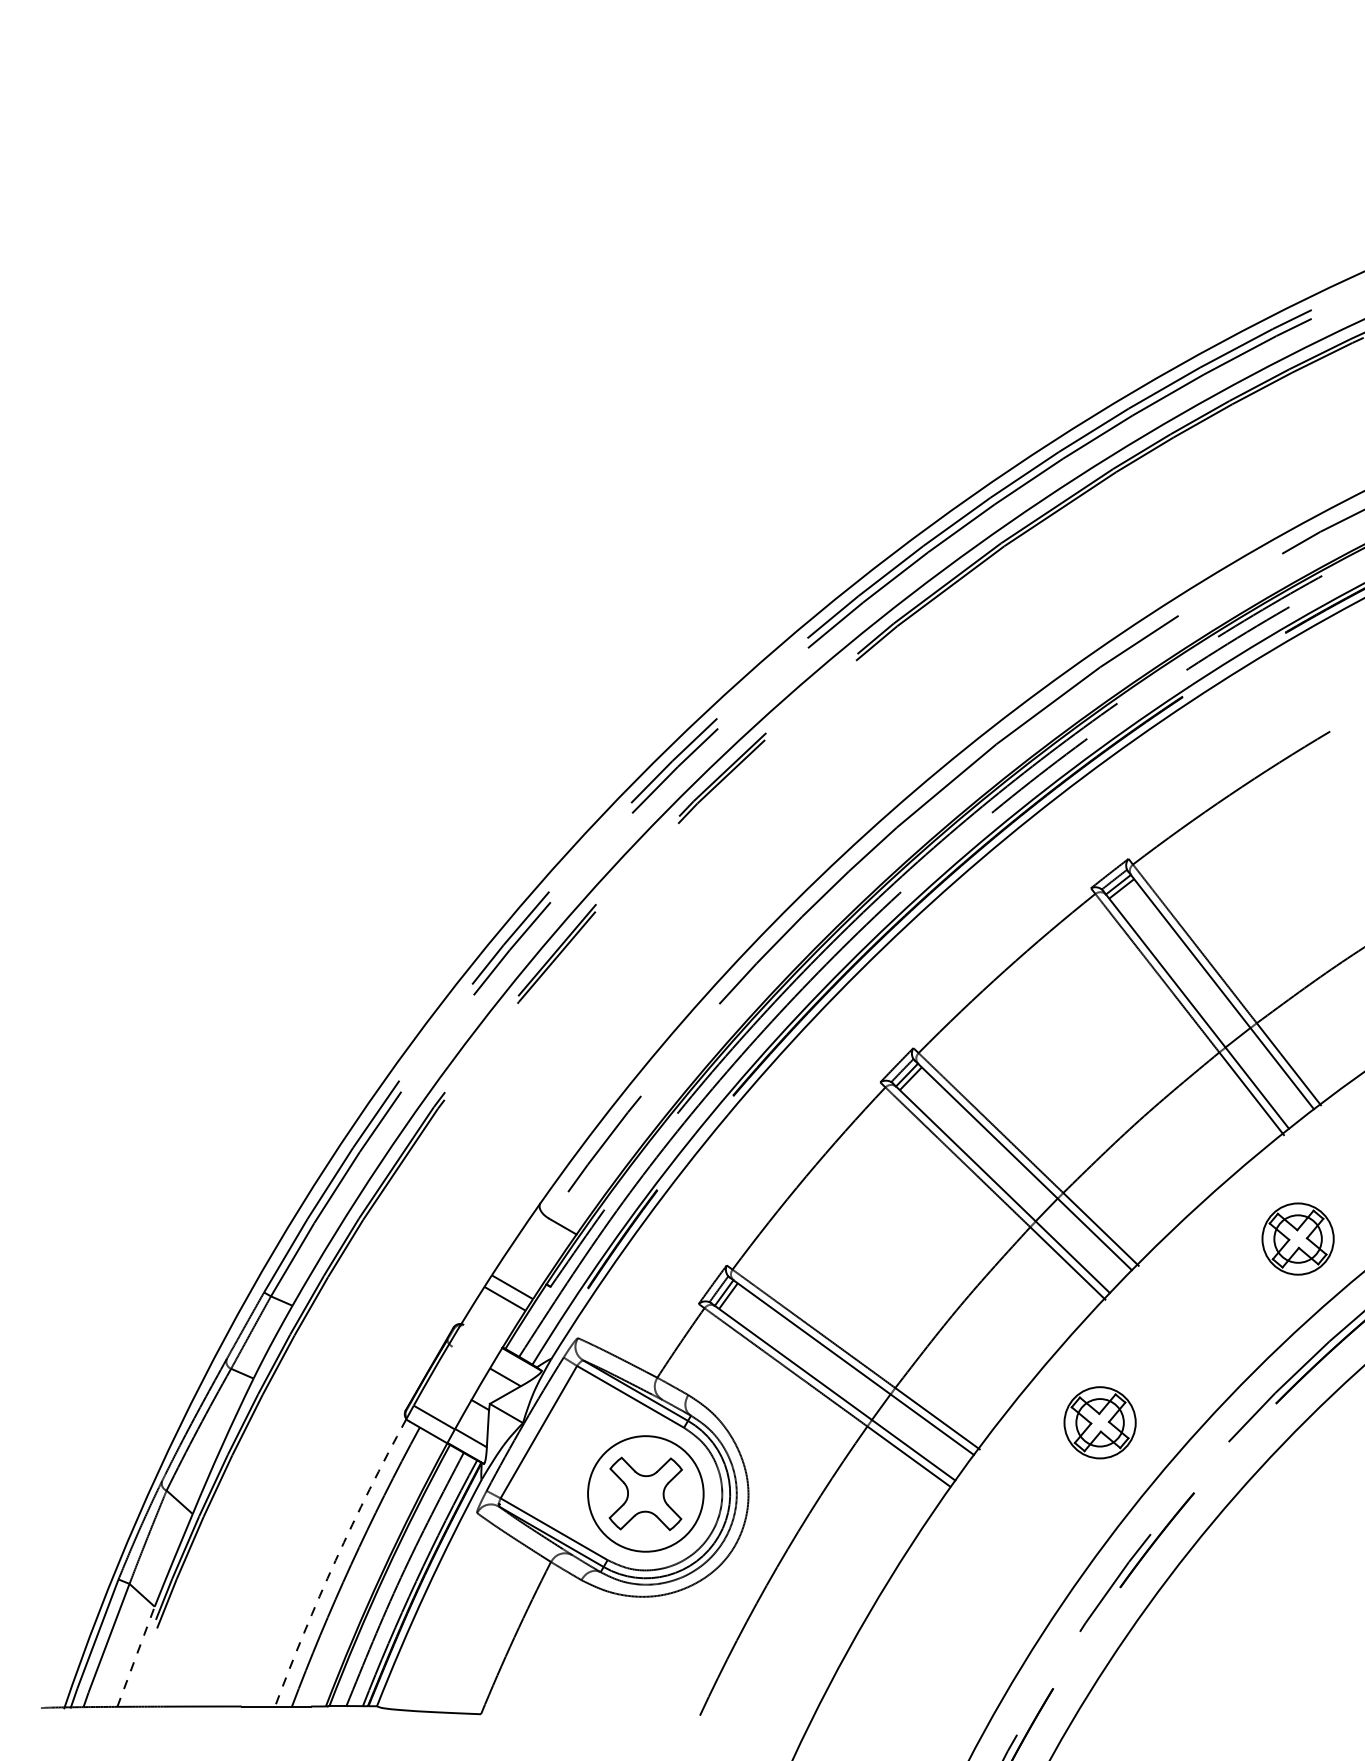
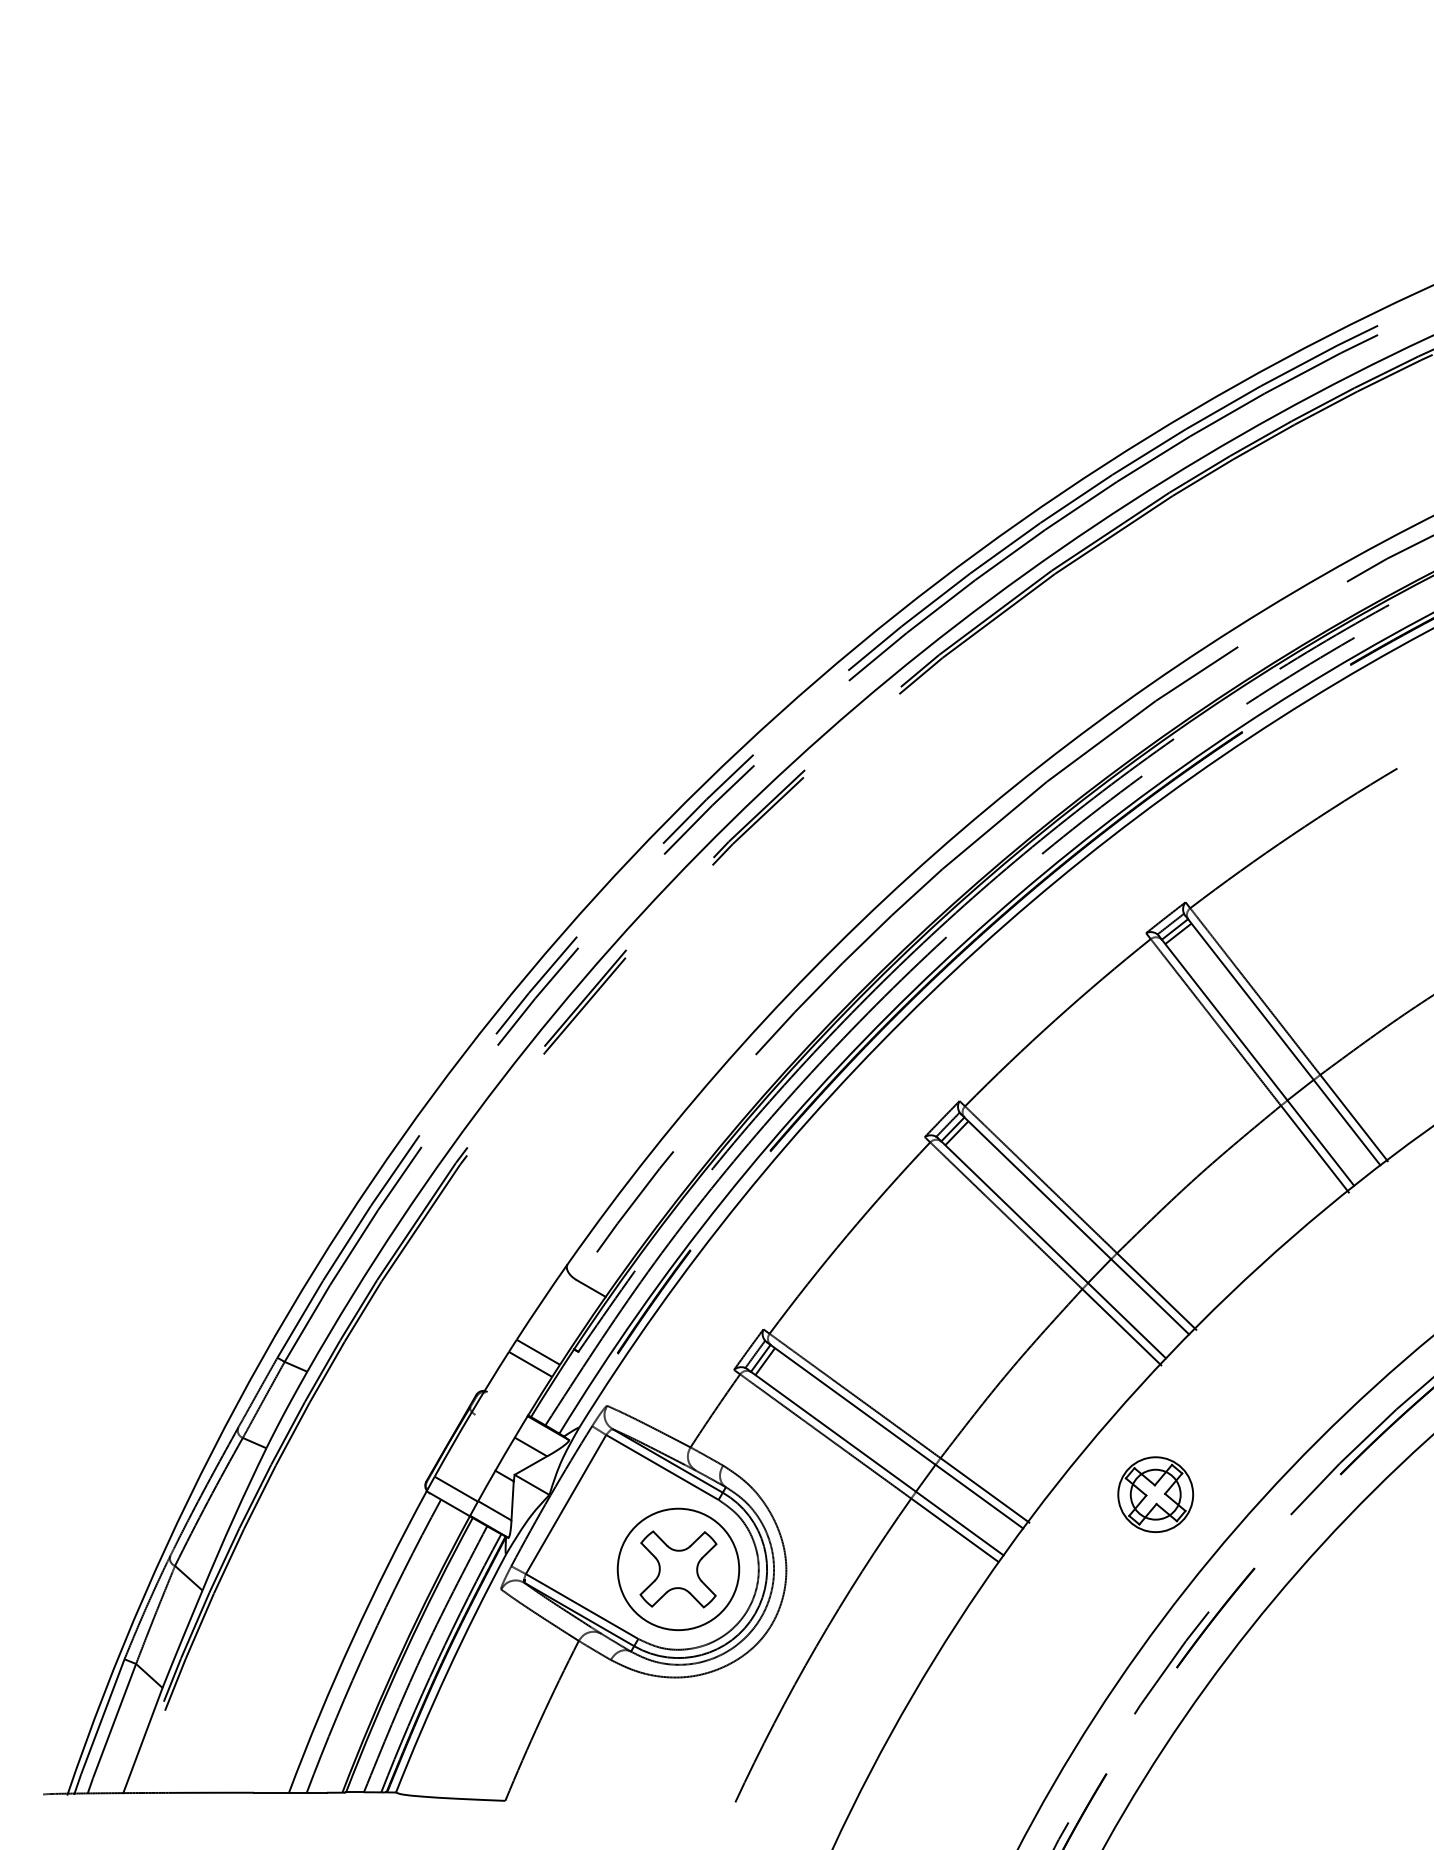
part: (1297, 1238) -> (1363, 1301), removed
arc: (335, 1560) -> (352, 1639), dashed -> solid
line: (136, 1656) -> (143, 1740), dashed -> solid

